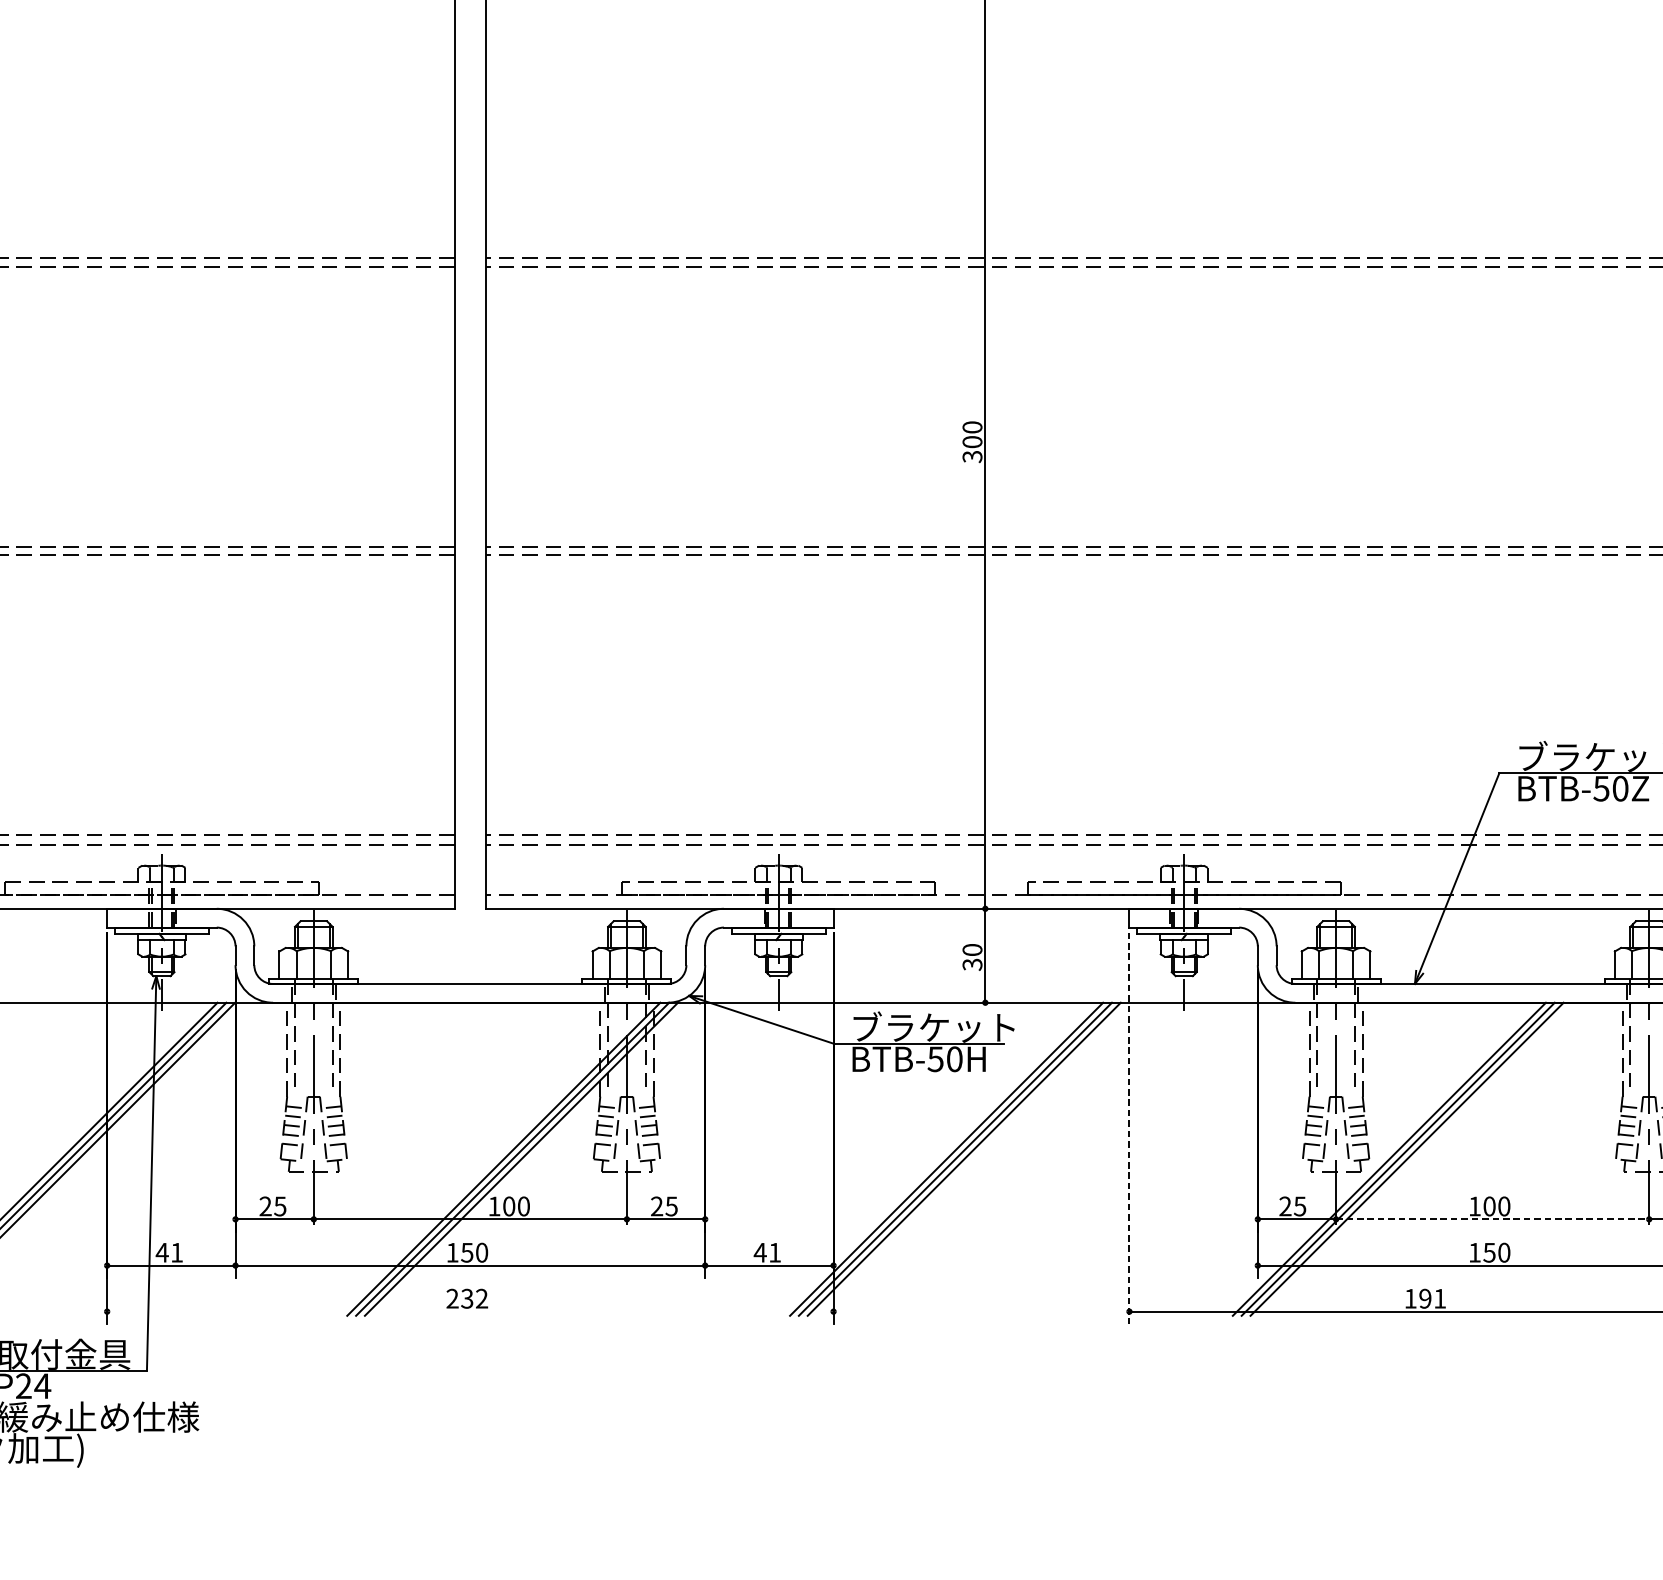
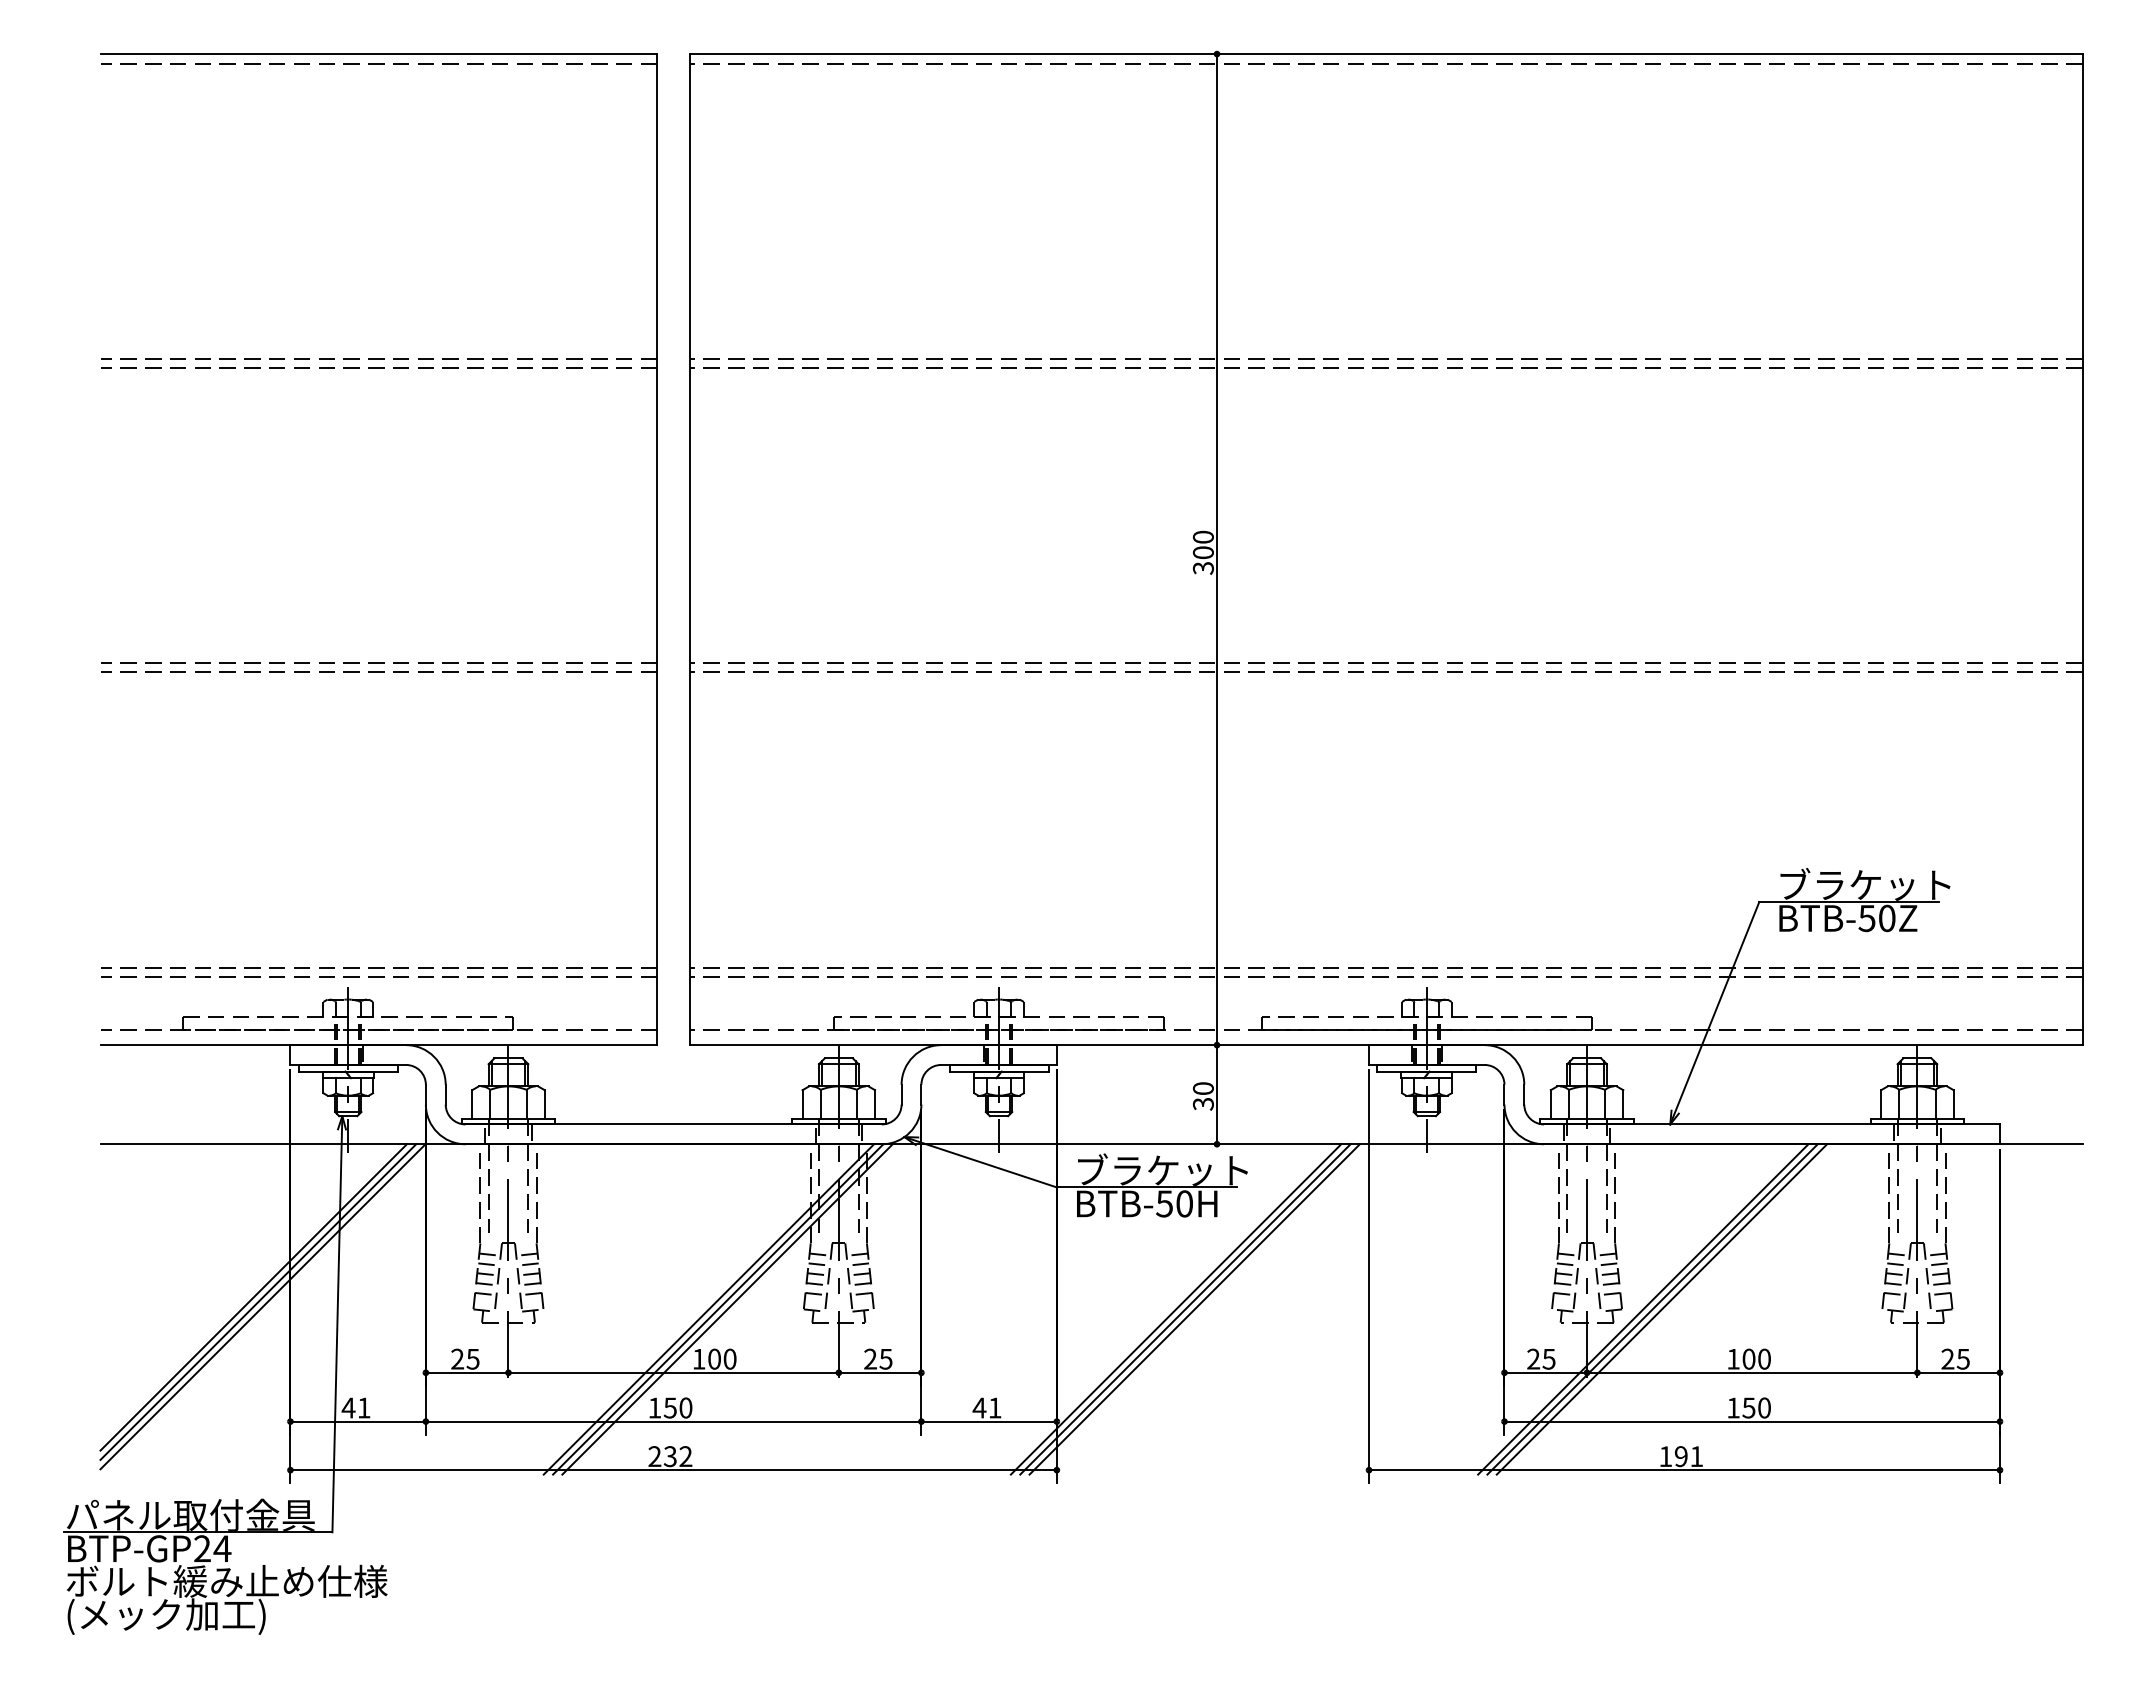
line: (1129, 1128) -> (1369, 1276), dashed -> solid
line: (1492, 1219) -> (1752, 1372), dashed -> solid
line: (470, 1311) -> (673, 1470), added

